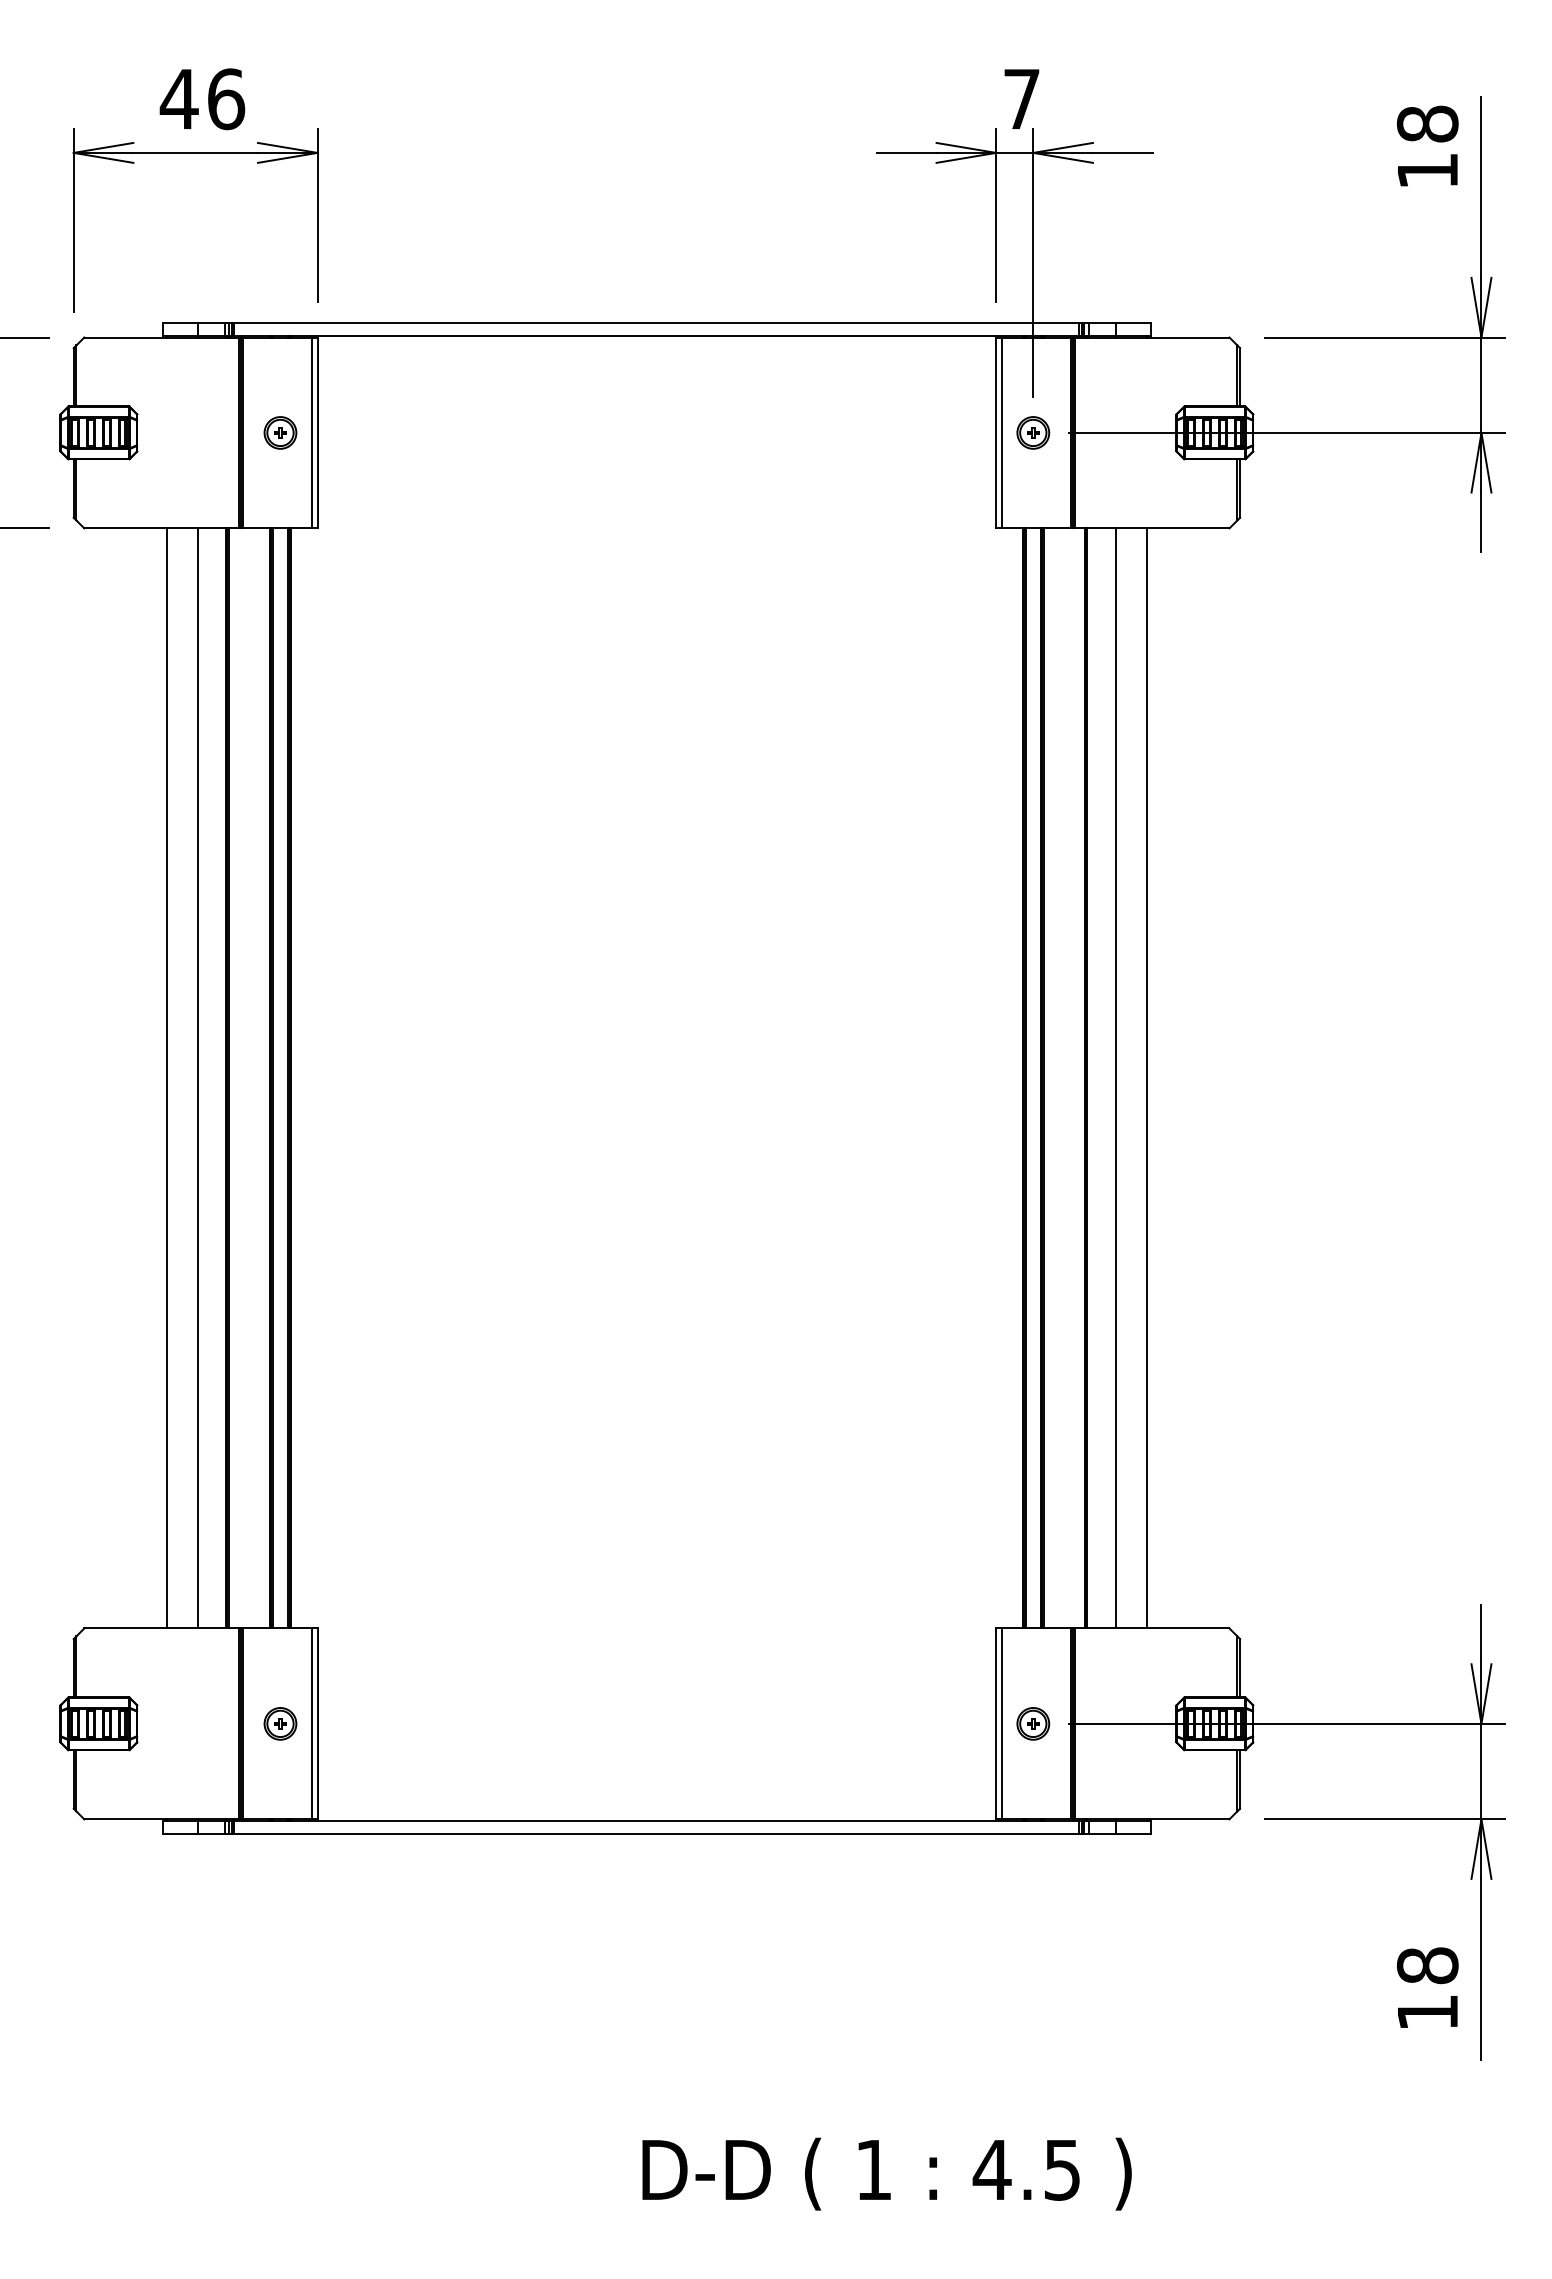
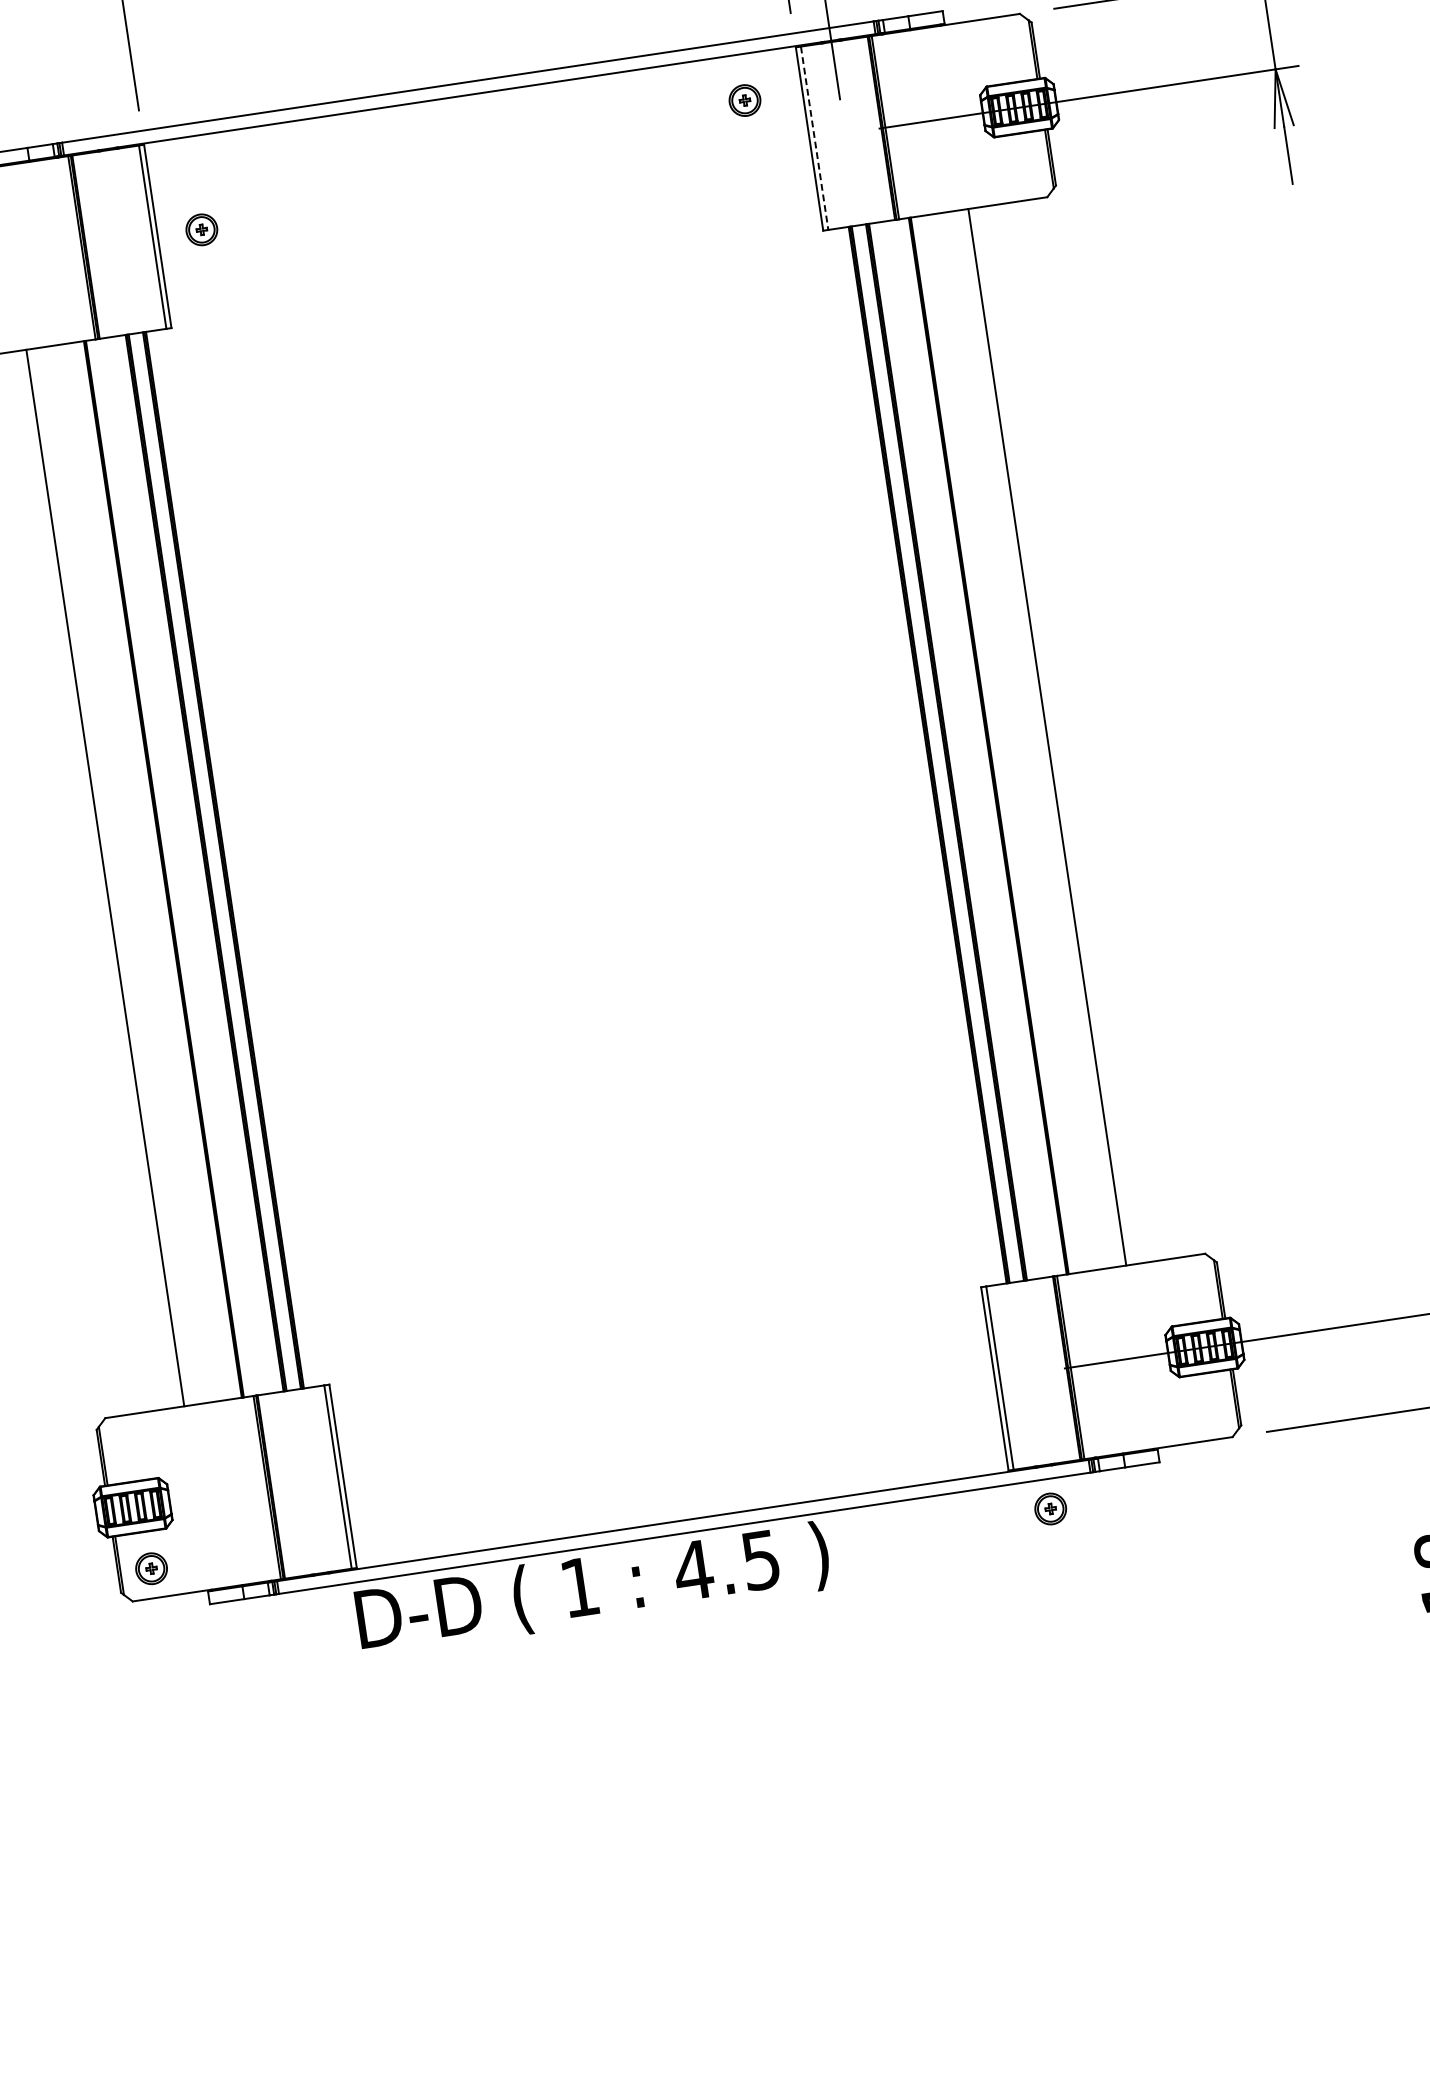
part: (280, 432) -> (201, 229), moved
part: (1033, 432) -> (745, 100), moved
line: (1001, 433) -> (814, 138), solid -> dashed
line: (198, 1078) -> (136, 873), removed
line: (1115, 1078) -> (1016, 741), removed
part: (280, 1723) -> (151, 1568), moved
part: (1033, 1723) -> (1050, 1508), moved
text: (886, 2173) -> (592, 1588), moved

